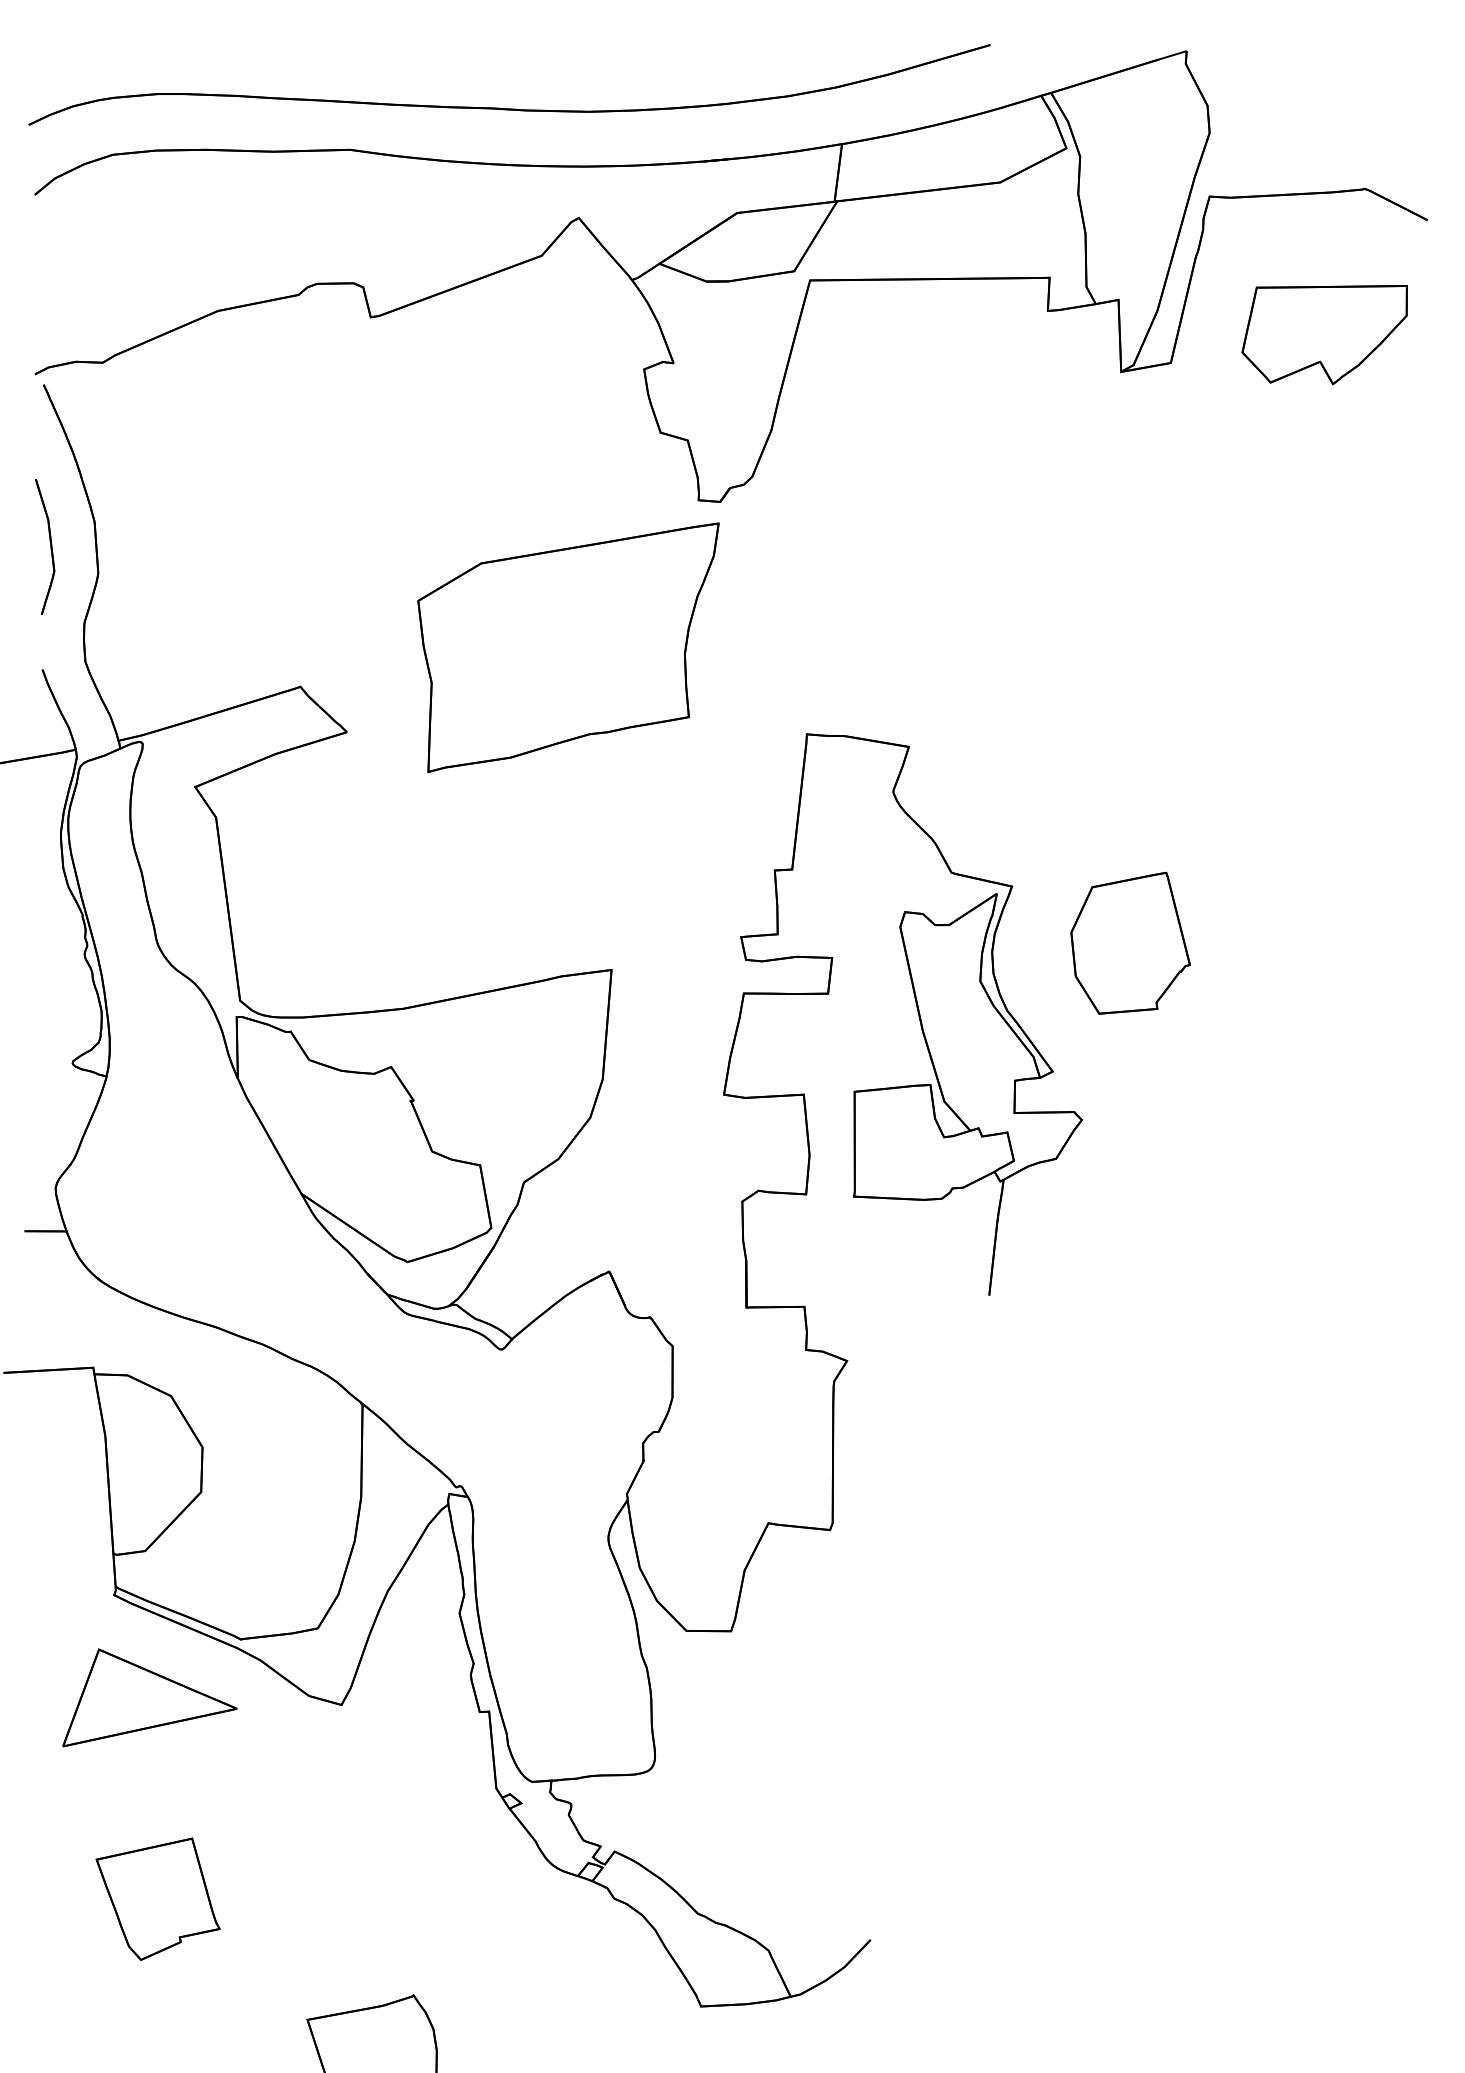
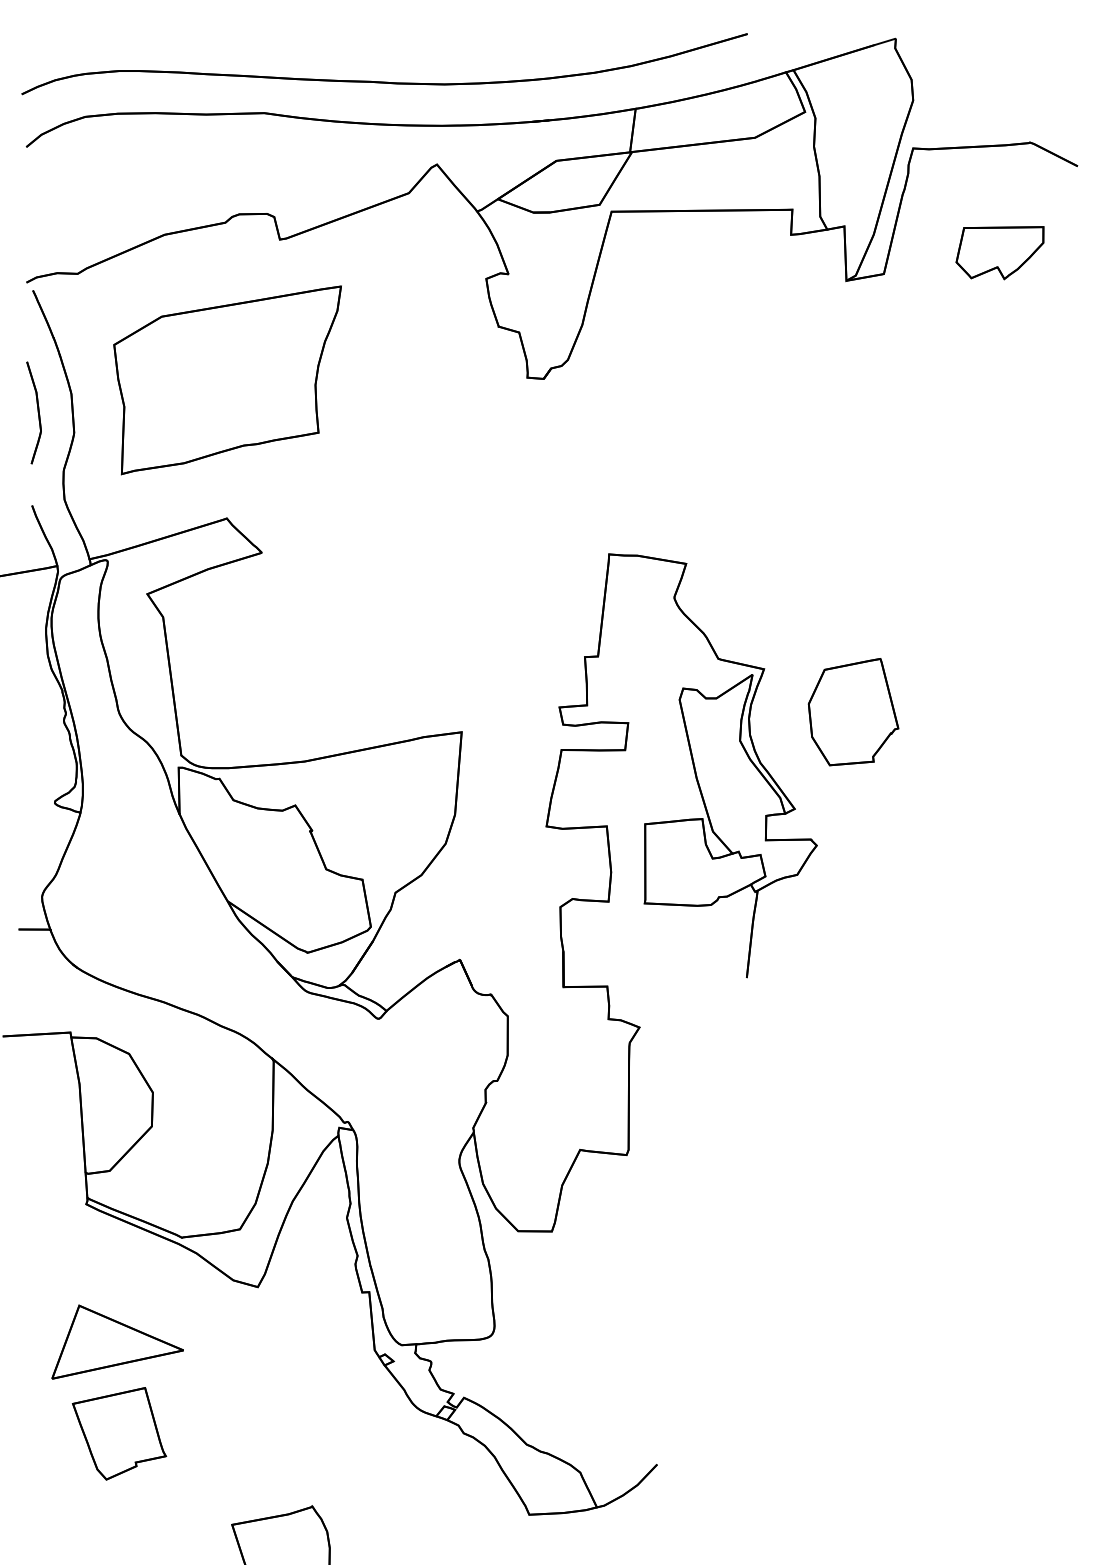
part: (1324, 335) -> (999, 253), size x0.7
part: (568, 647) -> (227, 380), moved
part: (149, 1697) -> (117, 1341), moved

